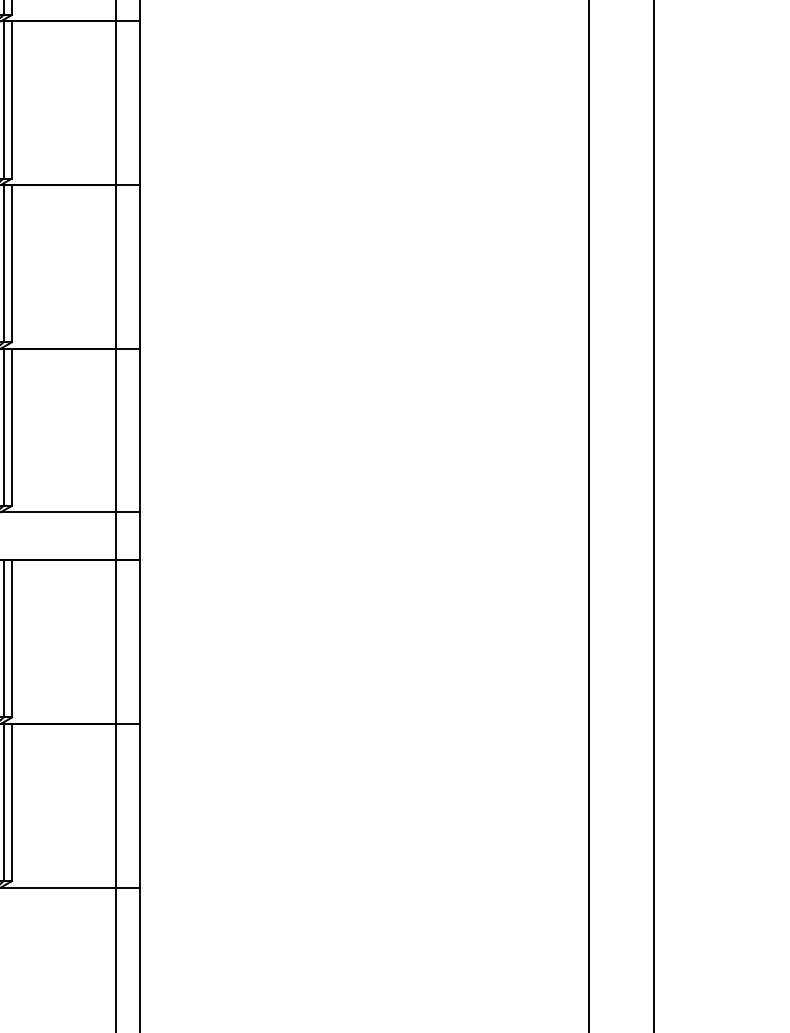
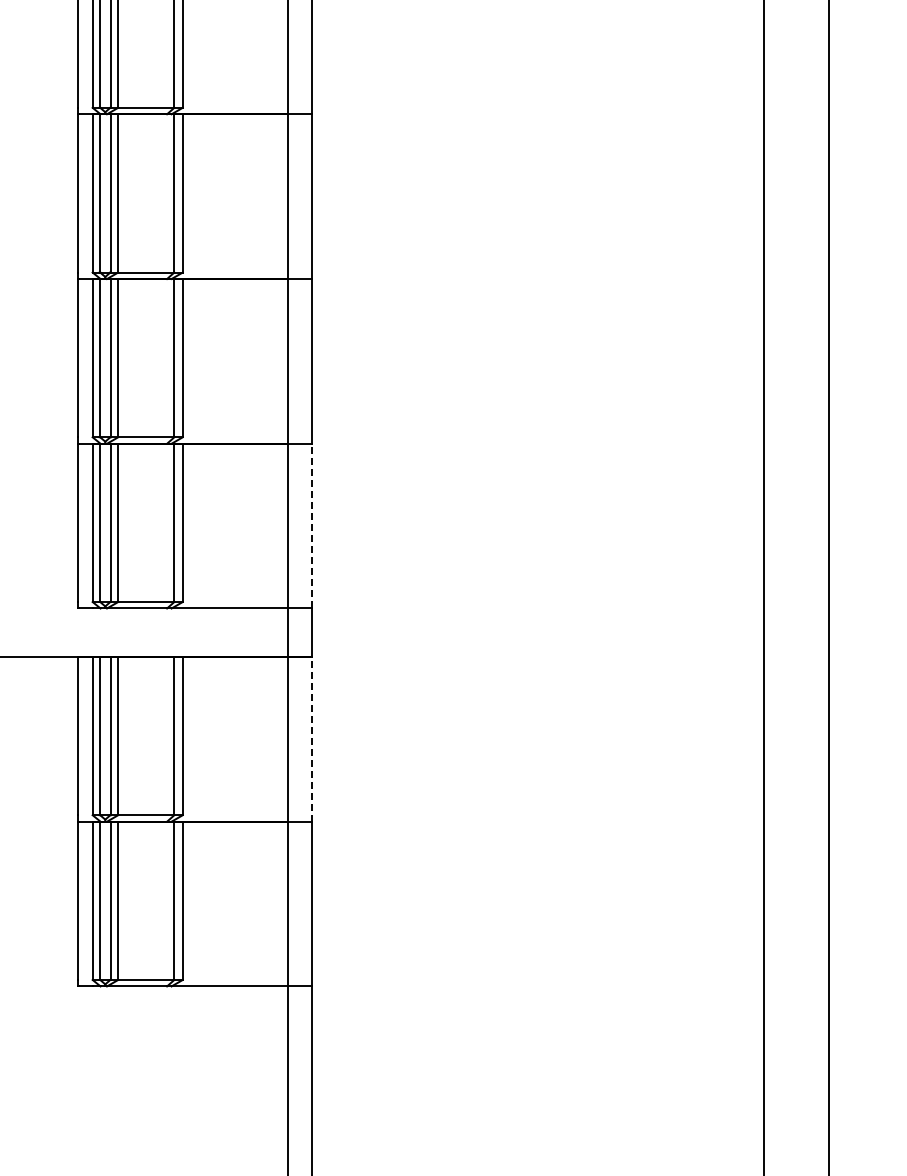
line: (140, 429) -> (312, 525), solid -> dashed
line: (140, 641) -> (312, 738), solid -> dashed

